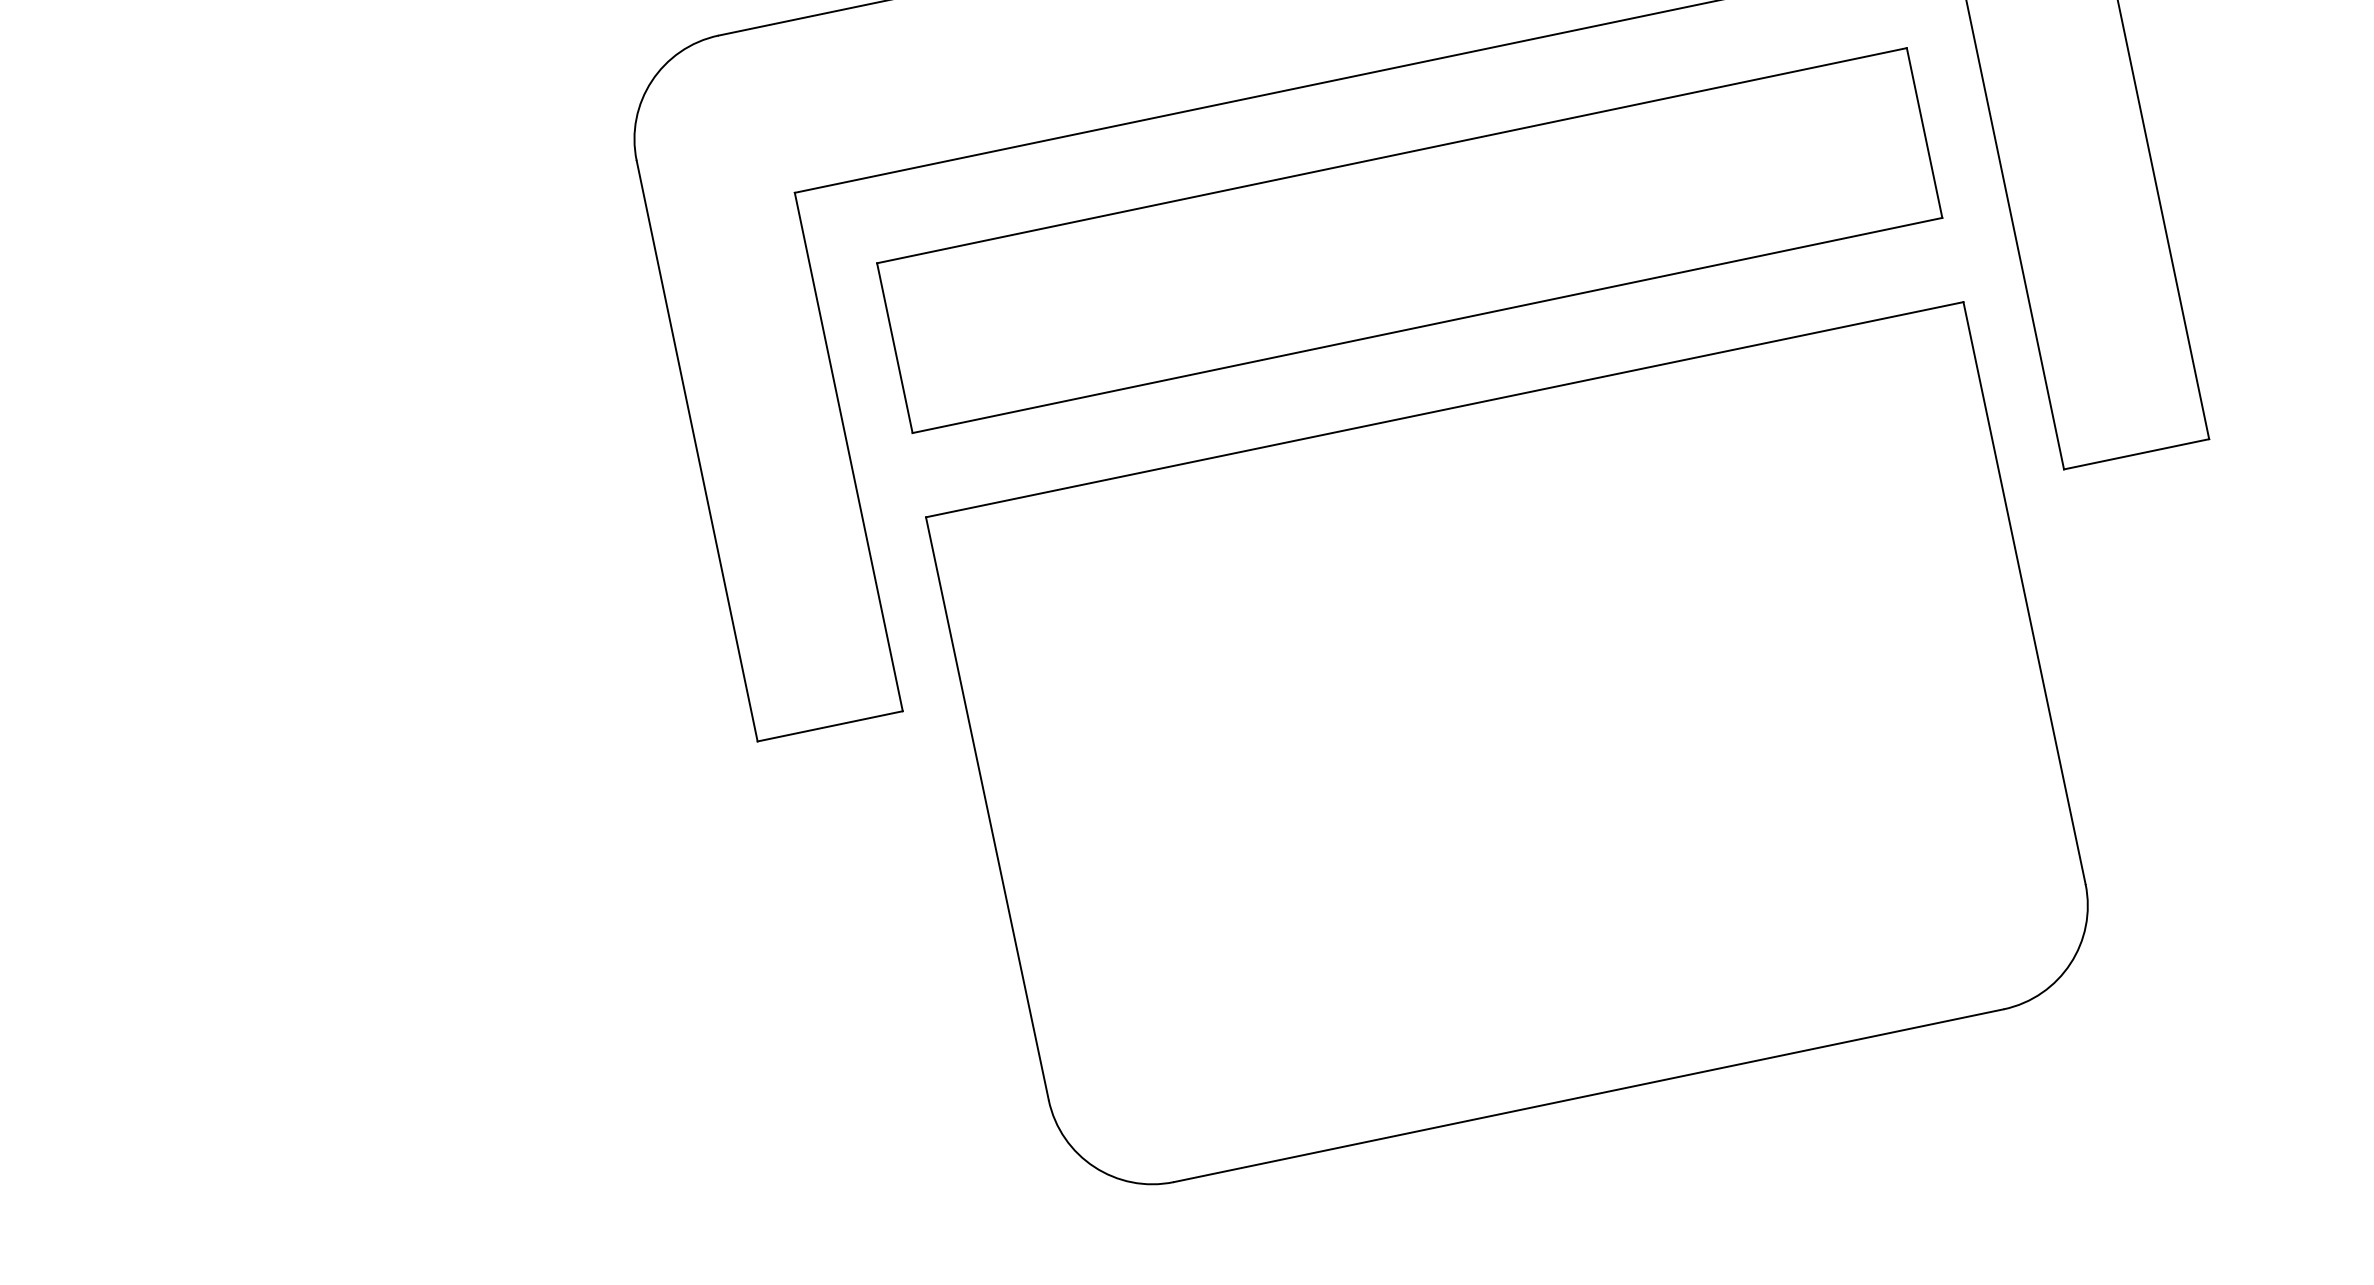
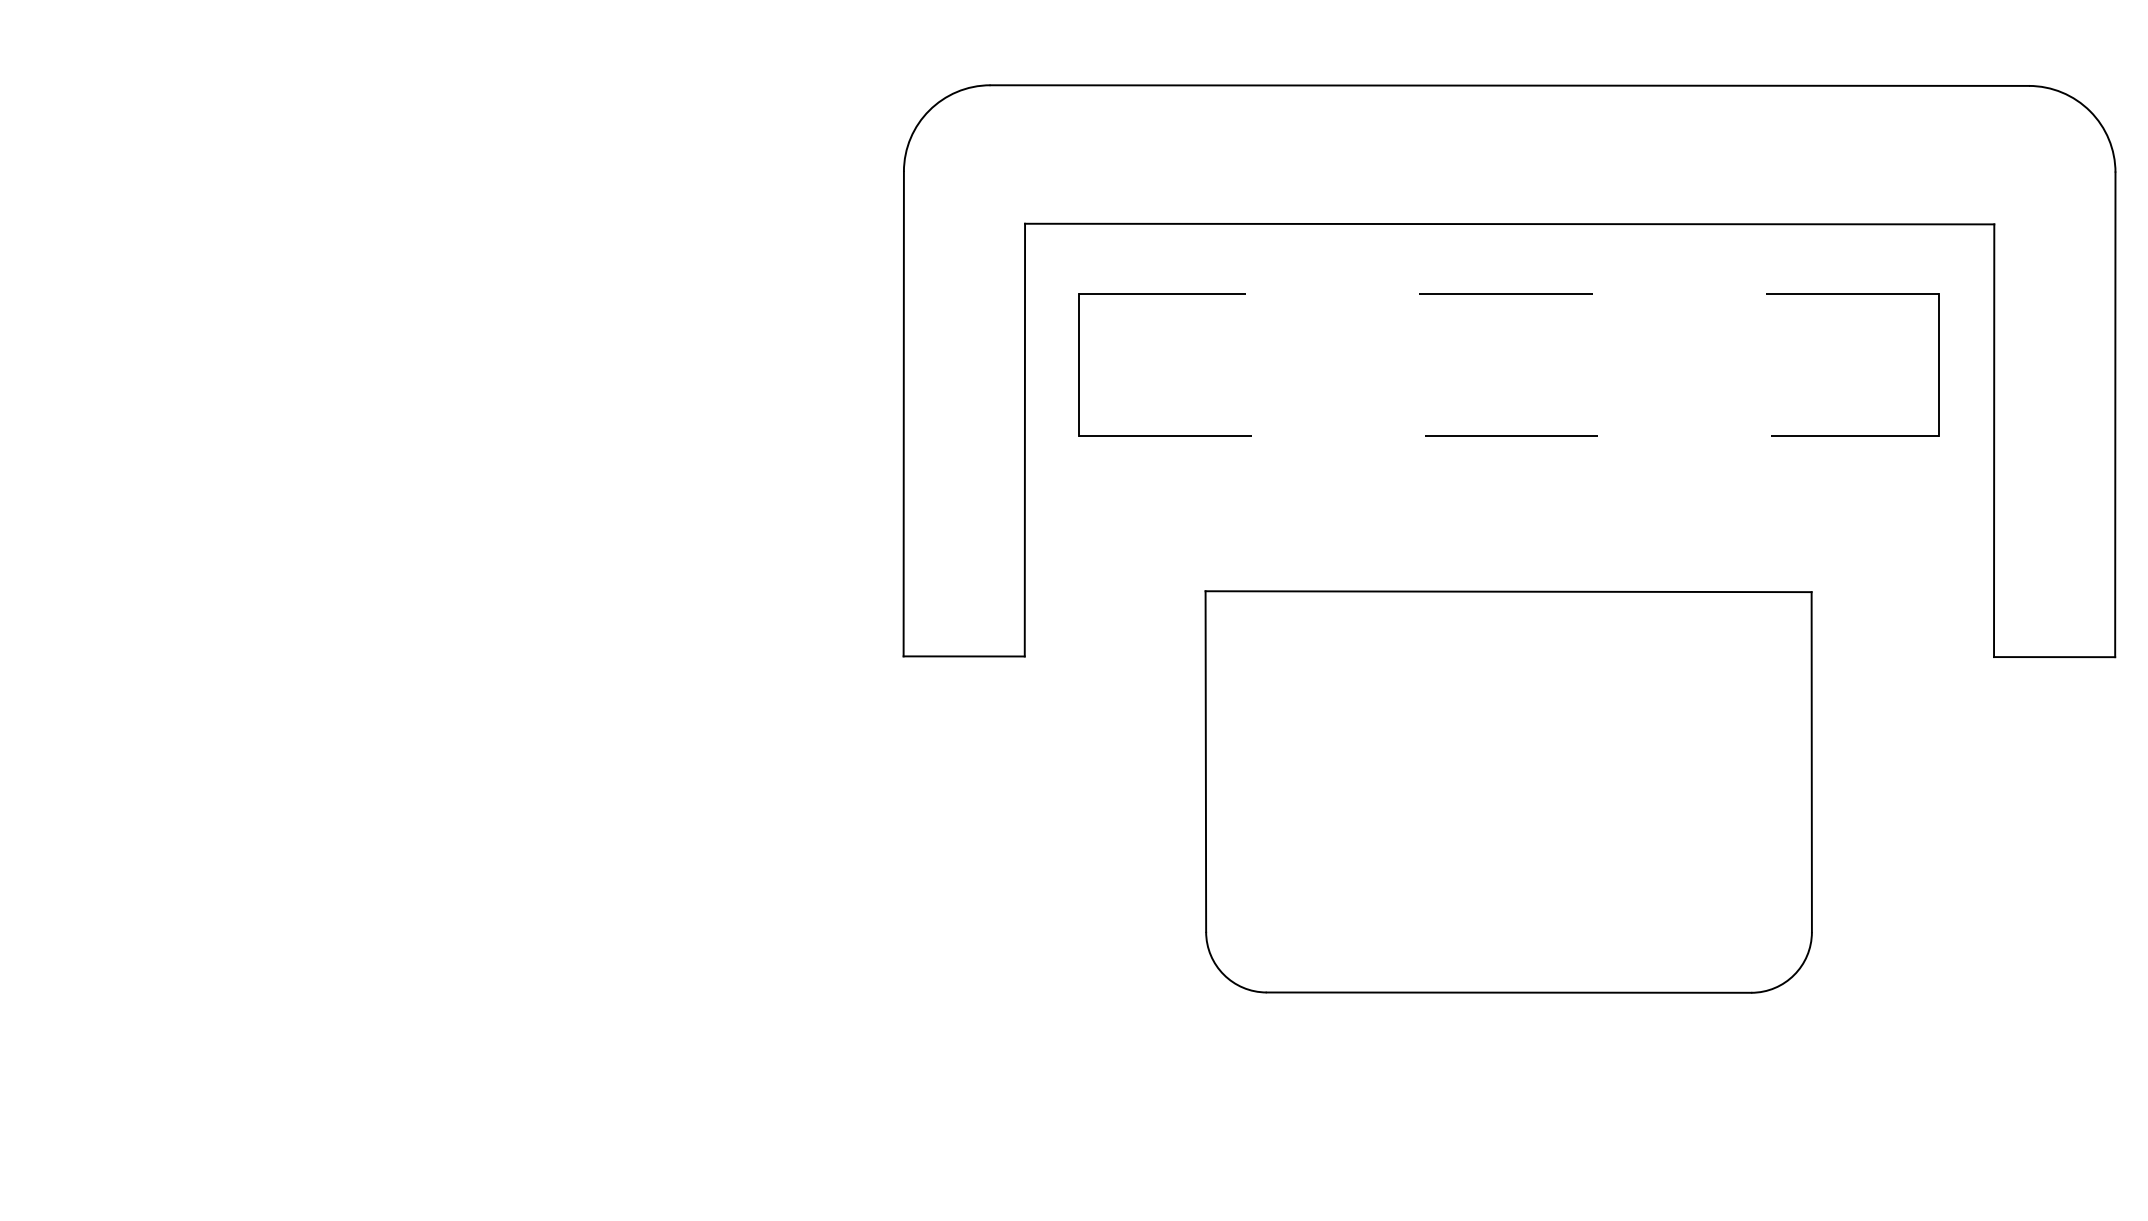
line: (1391, 155) -> (1508, 293), solid -> dashed
line: (1426, 325) -> (1508, 435), solid -> dashed
part: (1516, 751) -> (1508, 791), size x0.7

